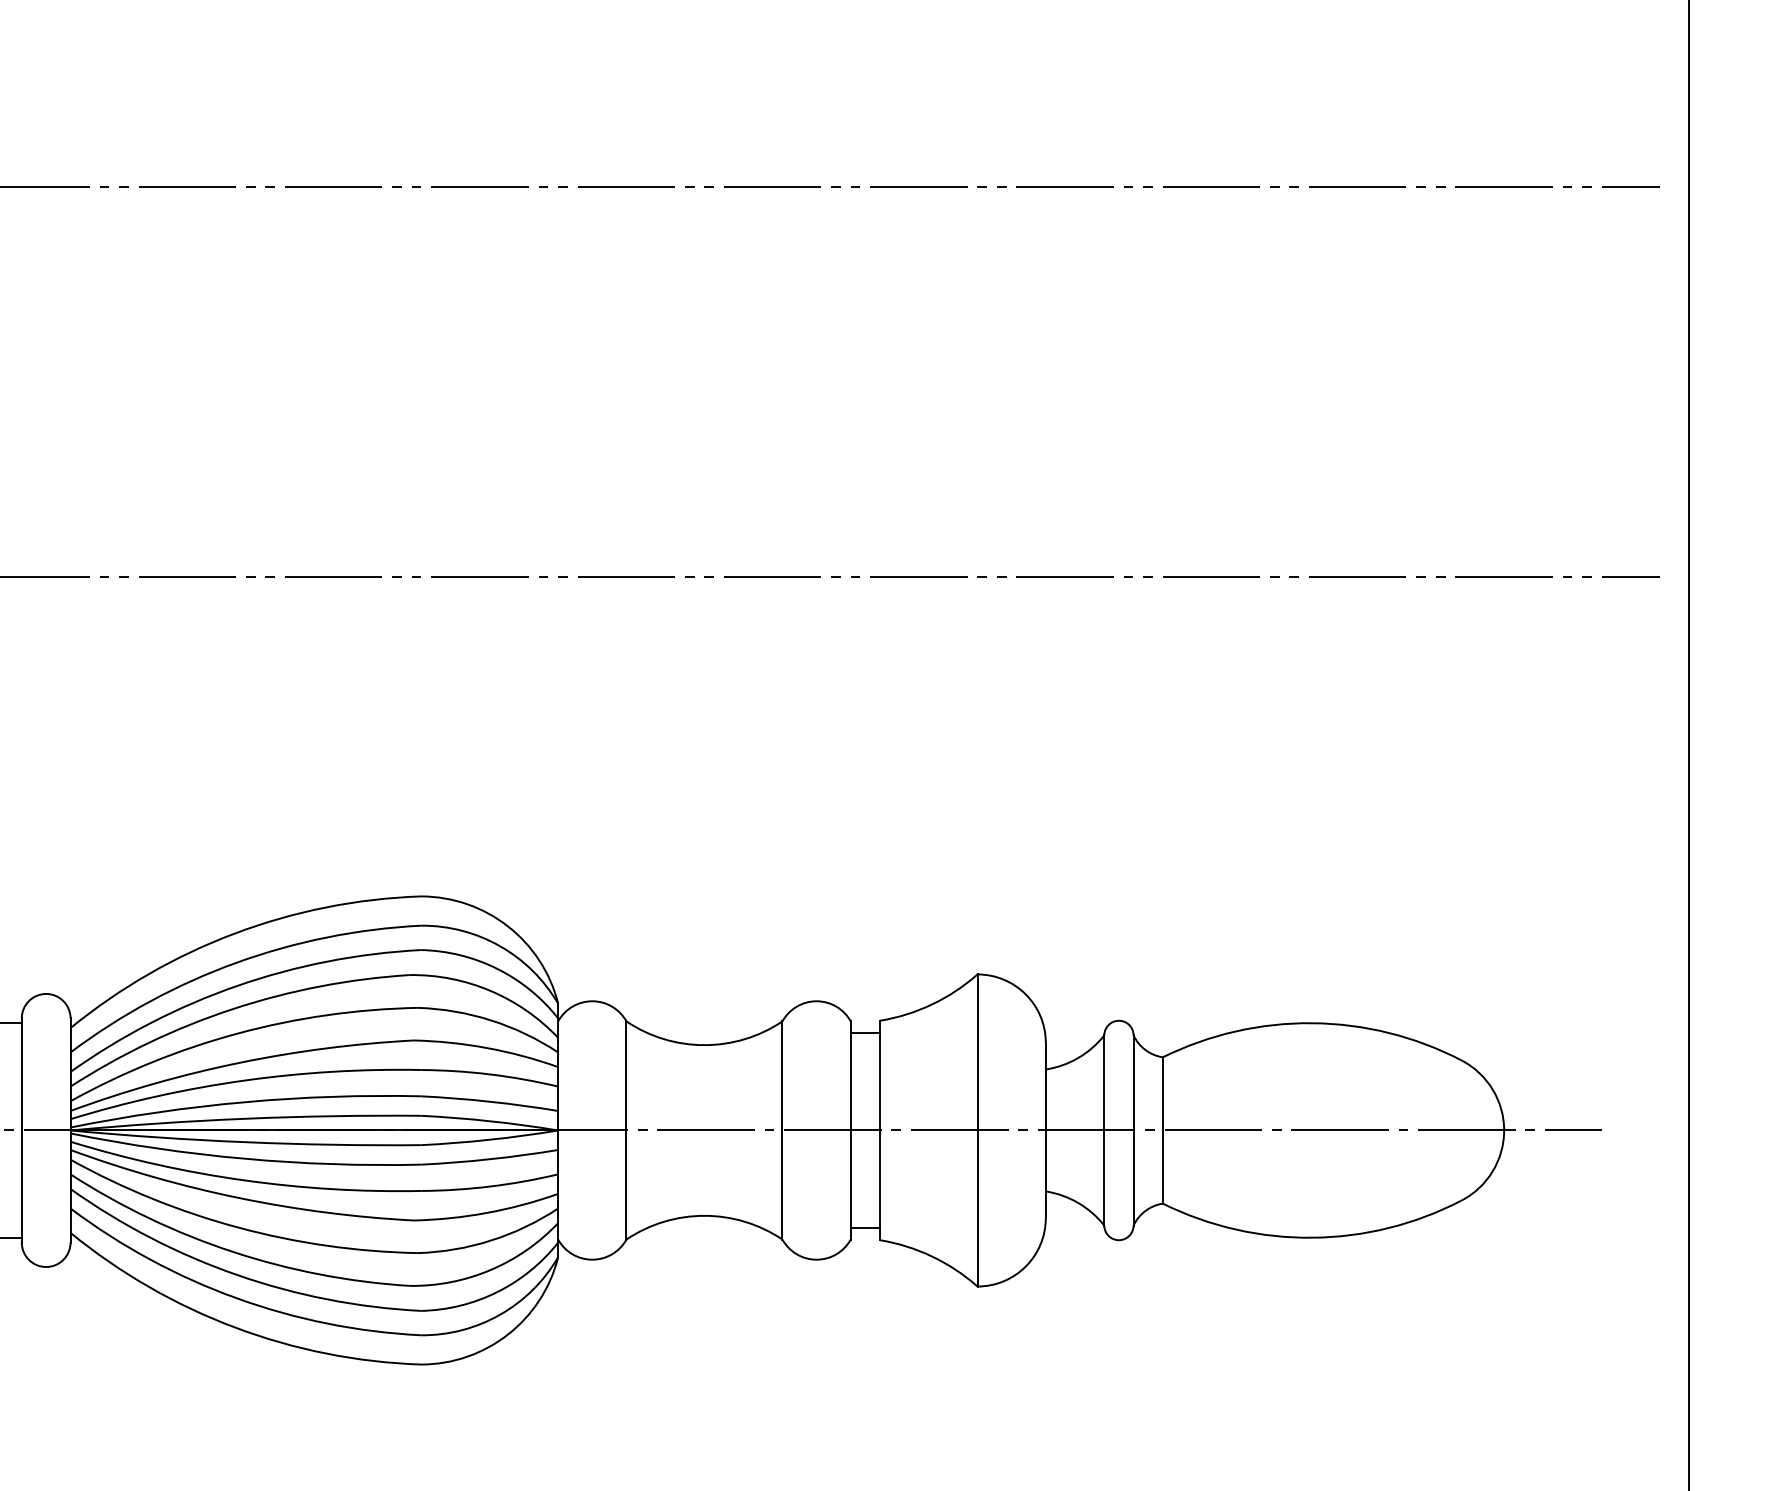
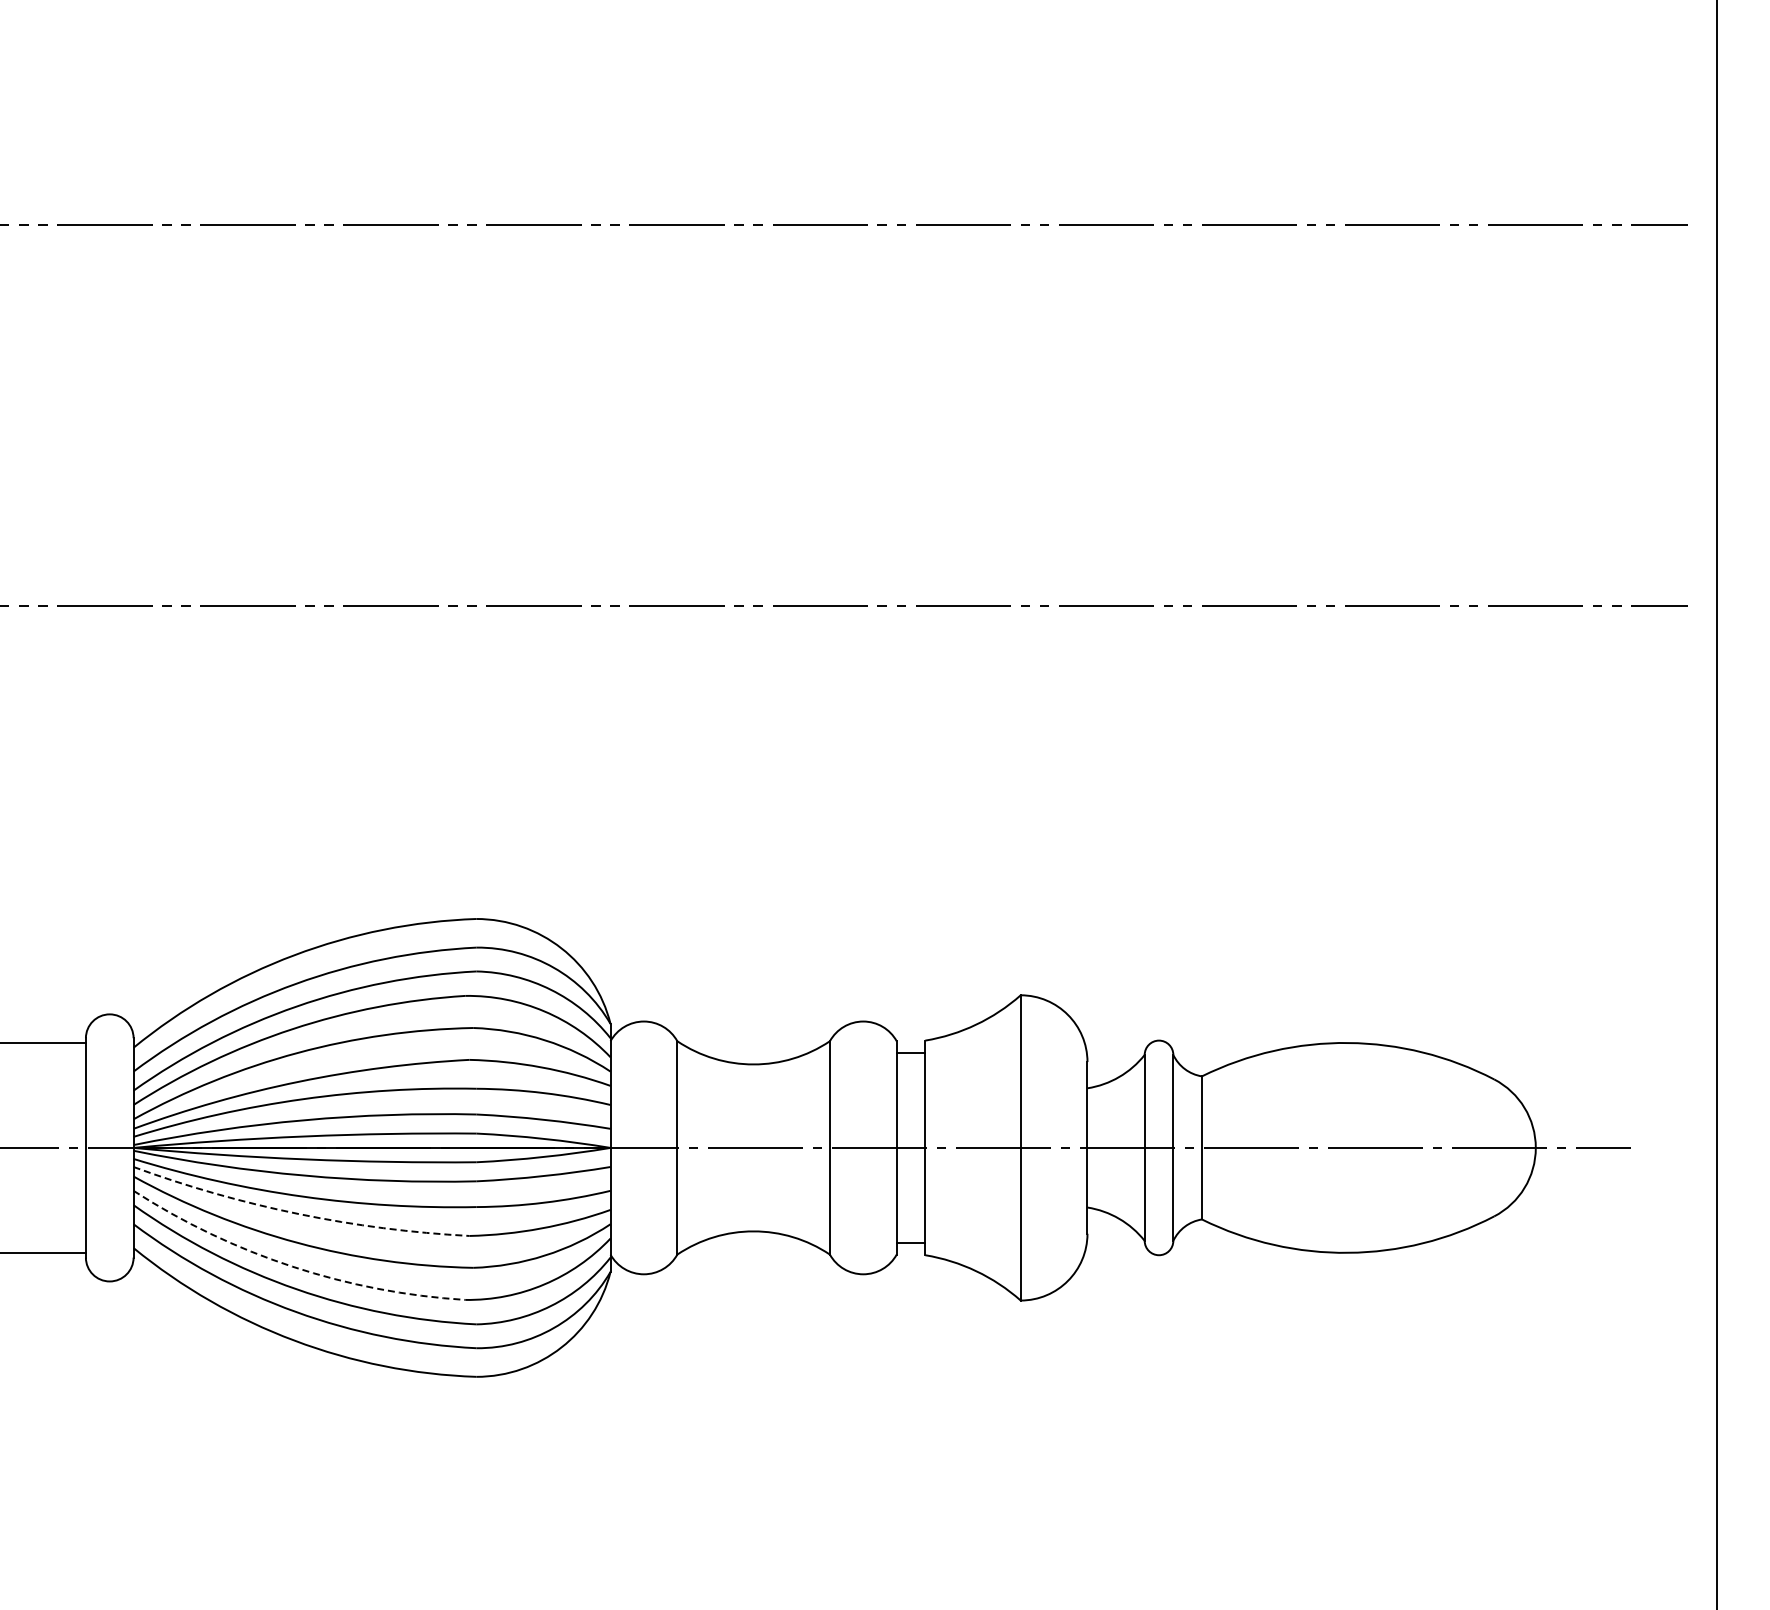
arc: (239, 1198) -> (298, 1214), solid -> dashed
arc: (233, 1251) -> (292, 1266), solid -> dashed

